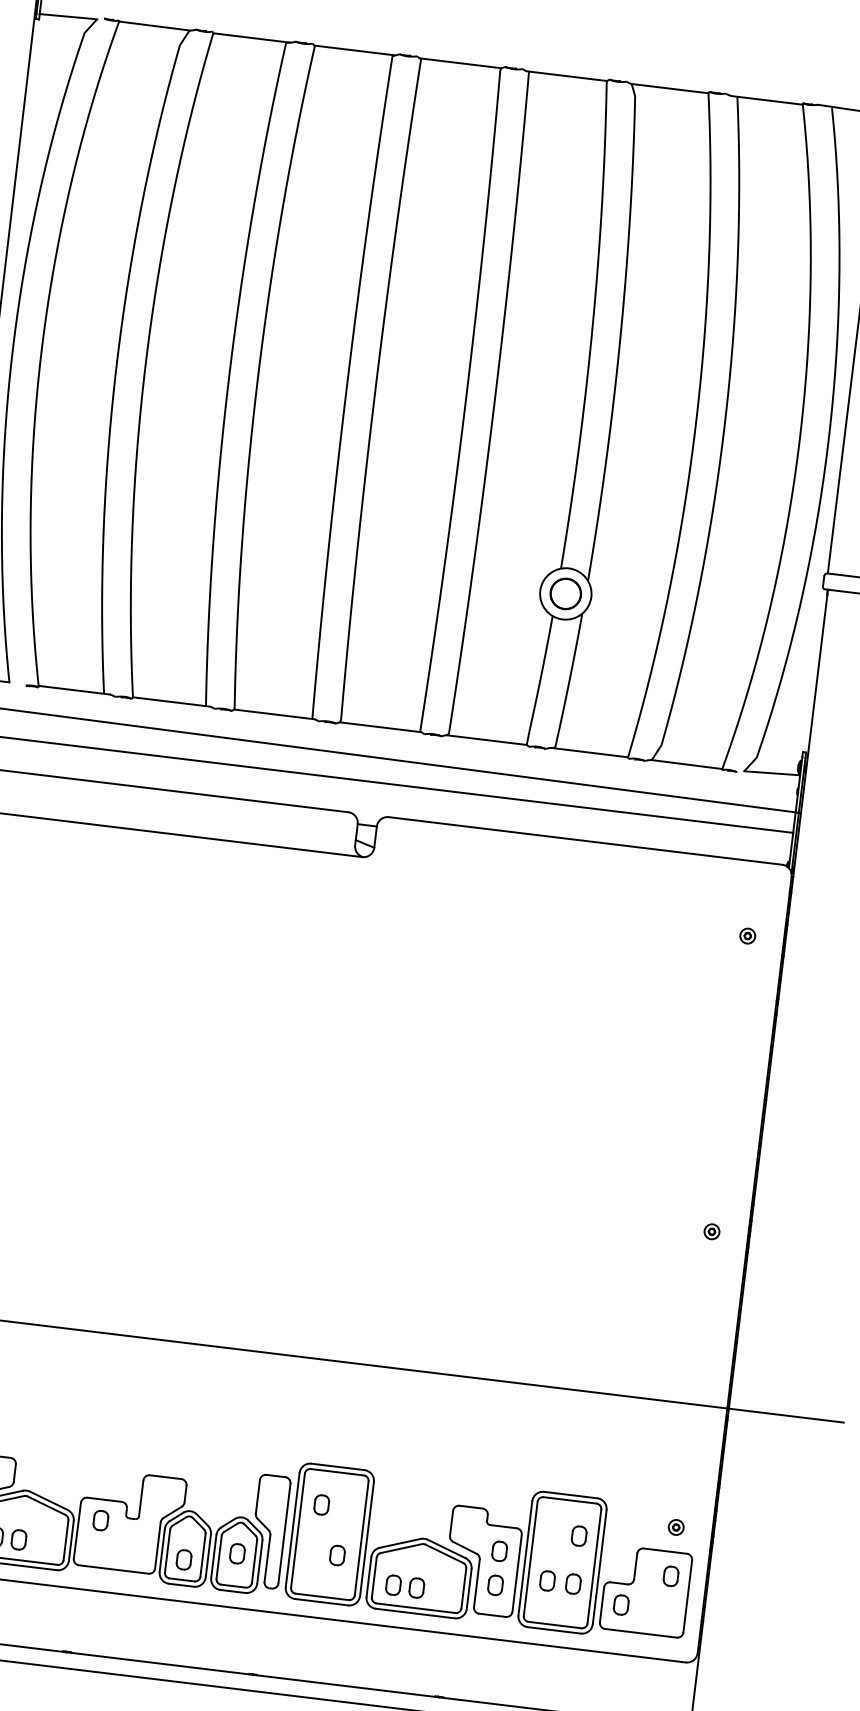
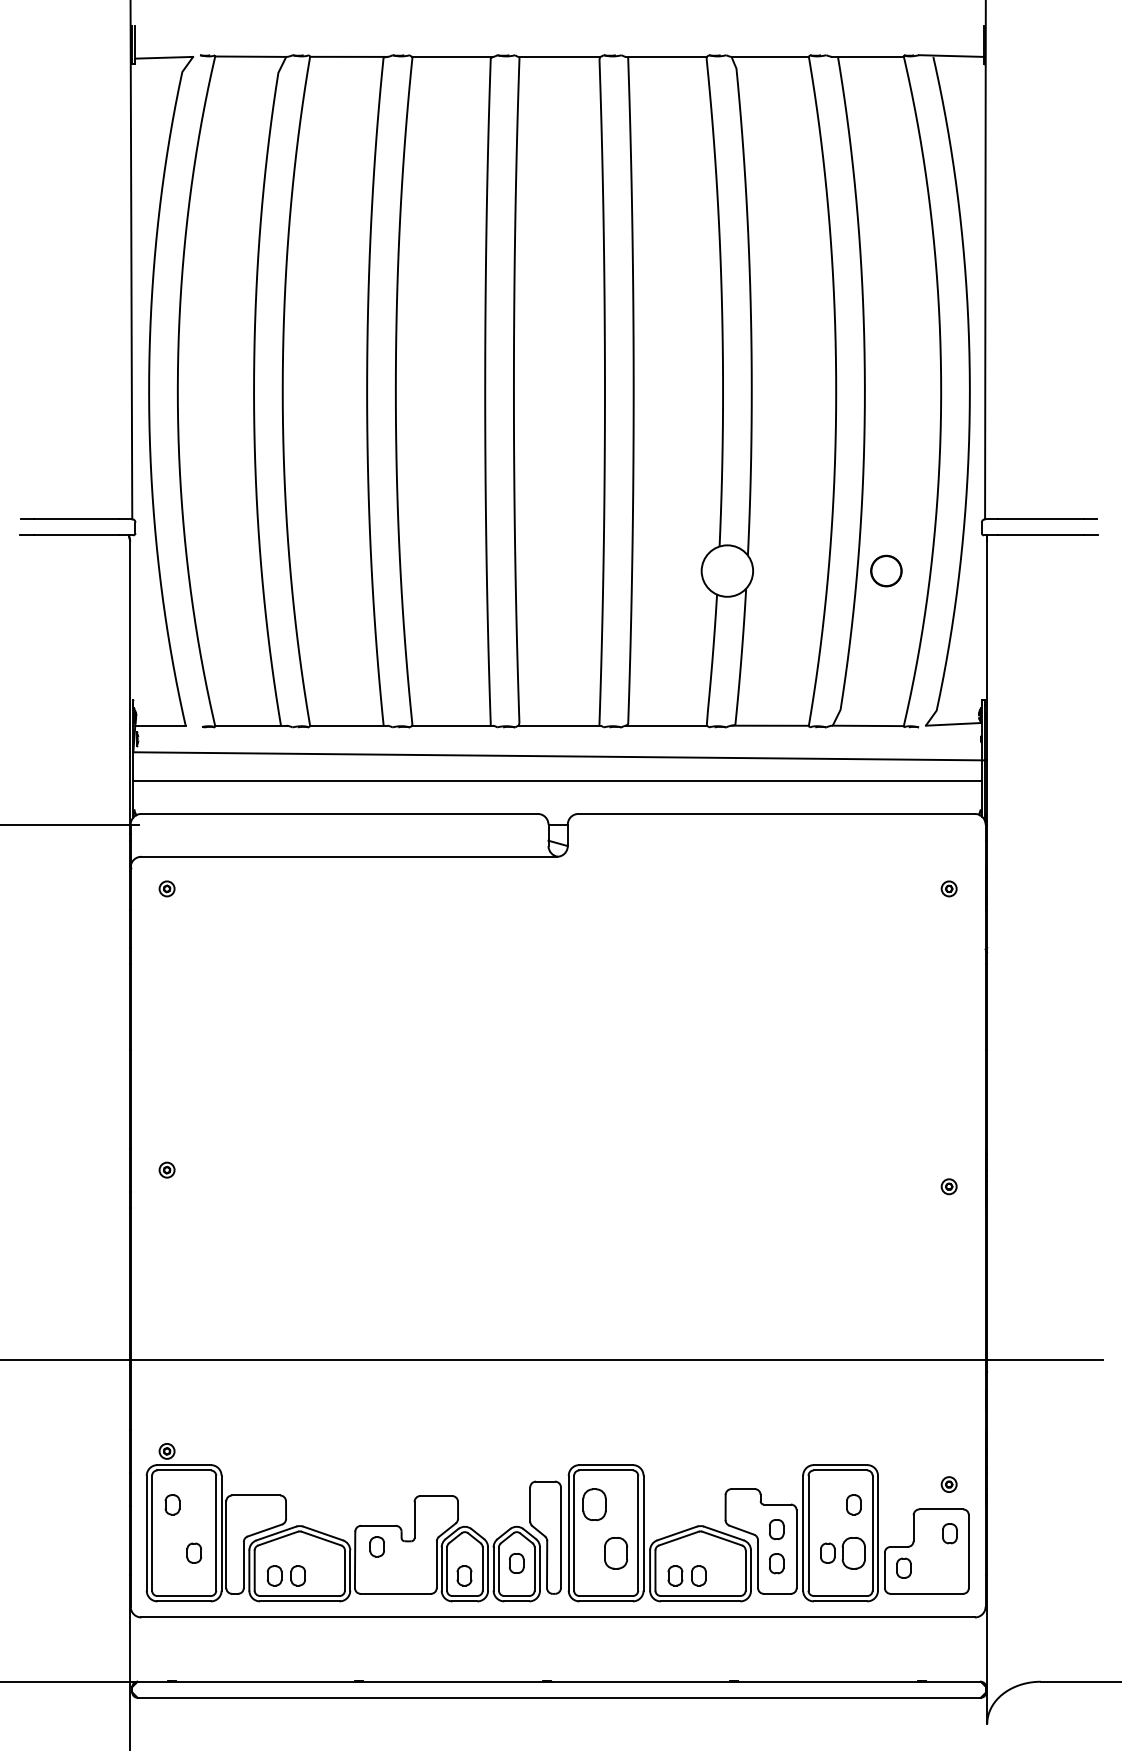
part: (565, 593) -> (886, 570), moved
part: (321, 1504) -> (594, 1504), size x1.6
part: (337, 1554) -> (616, 1552), size x1.6
part: (573, 1583) -> (853, 1552), size x1.6

